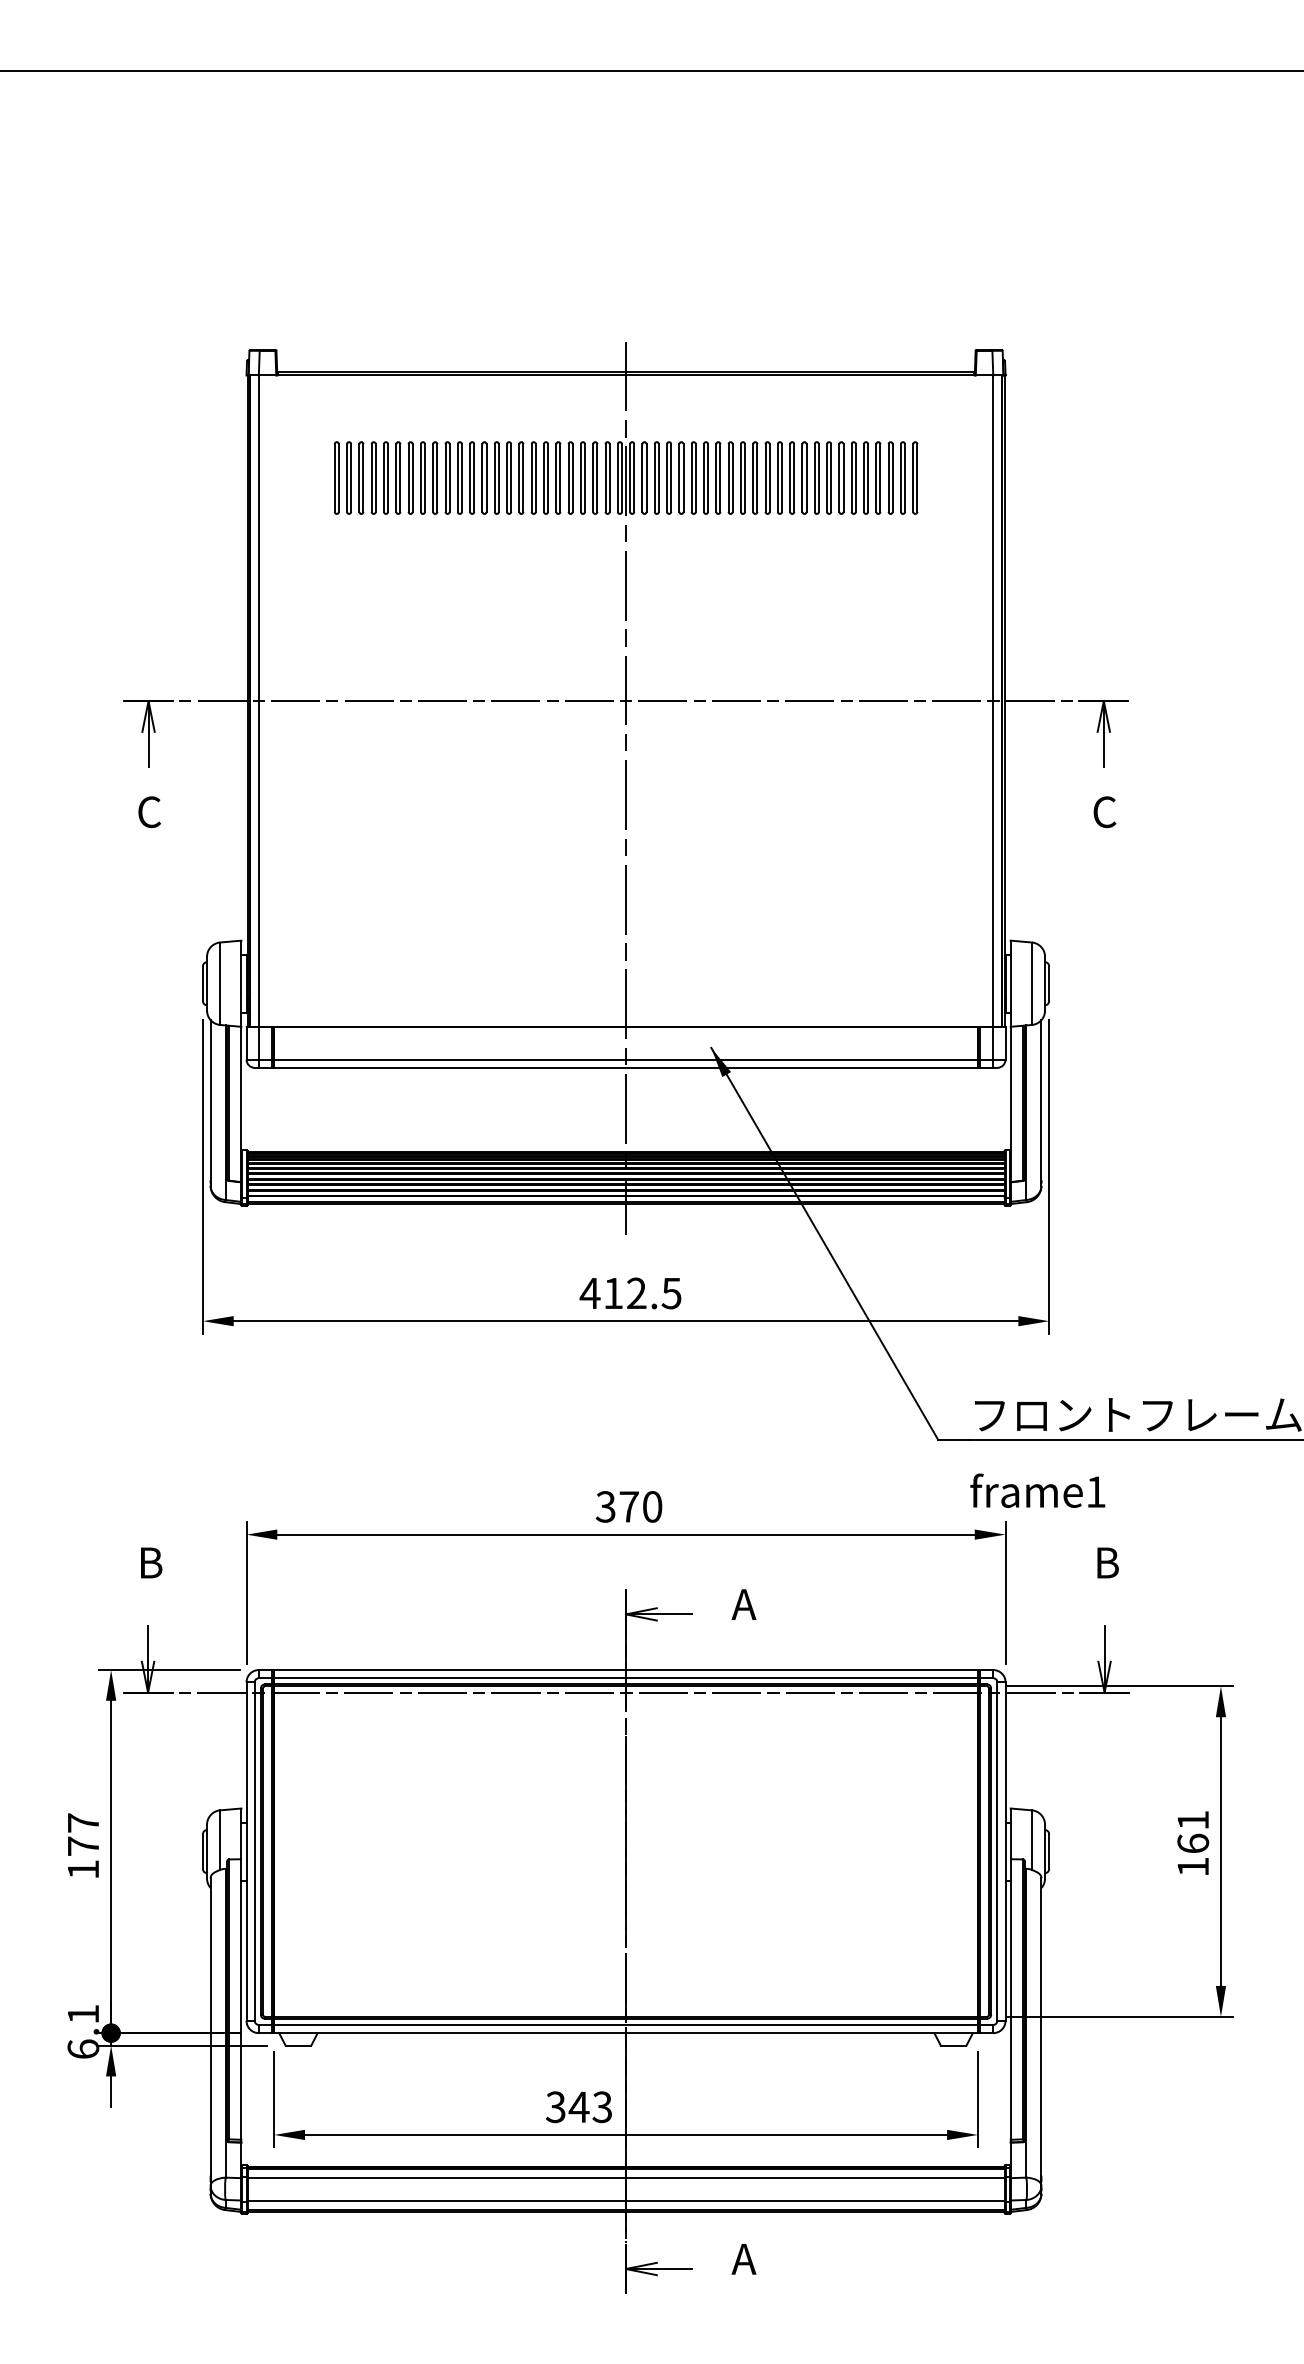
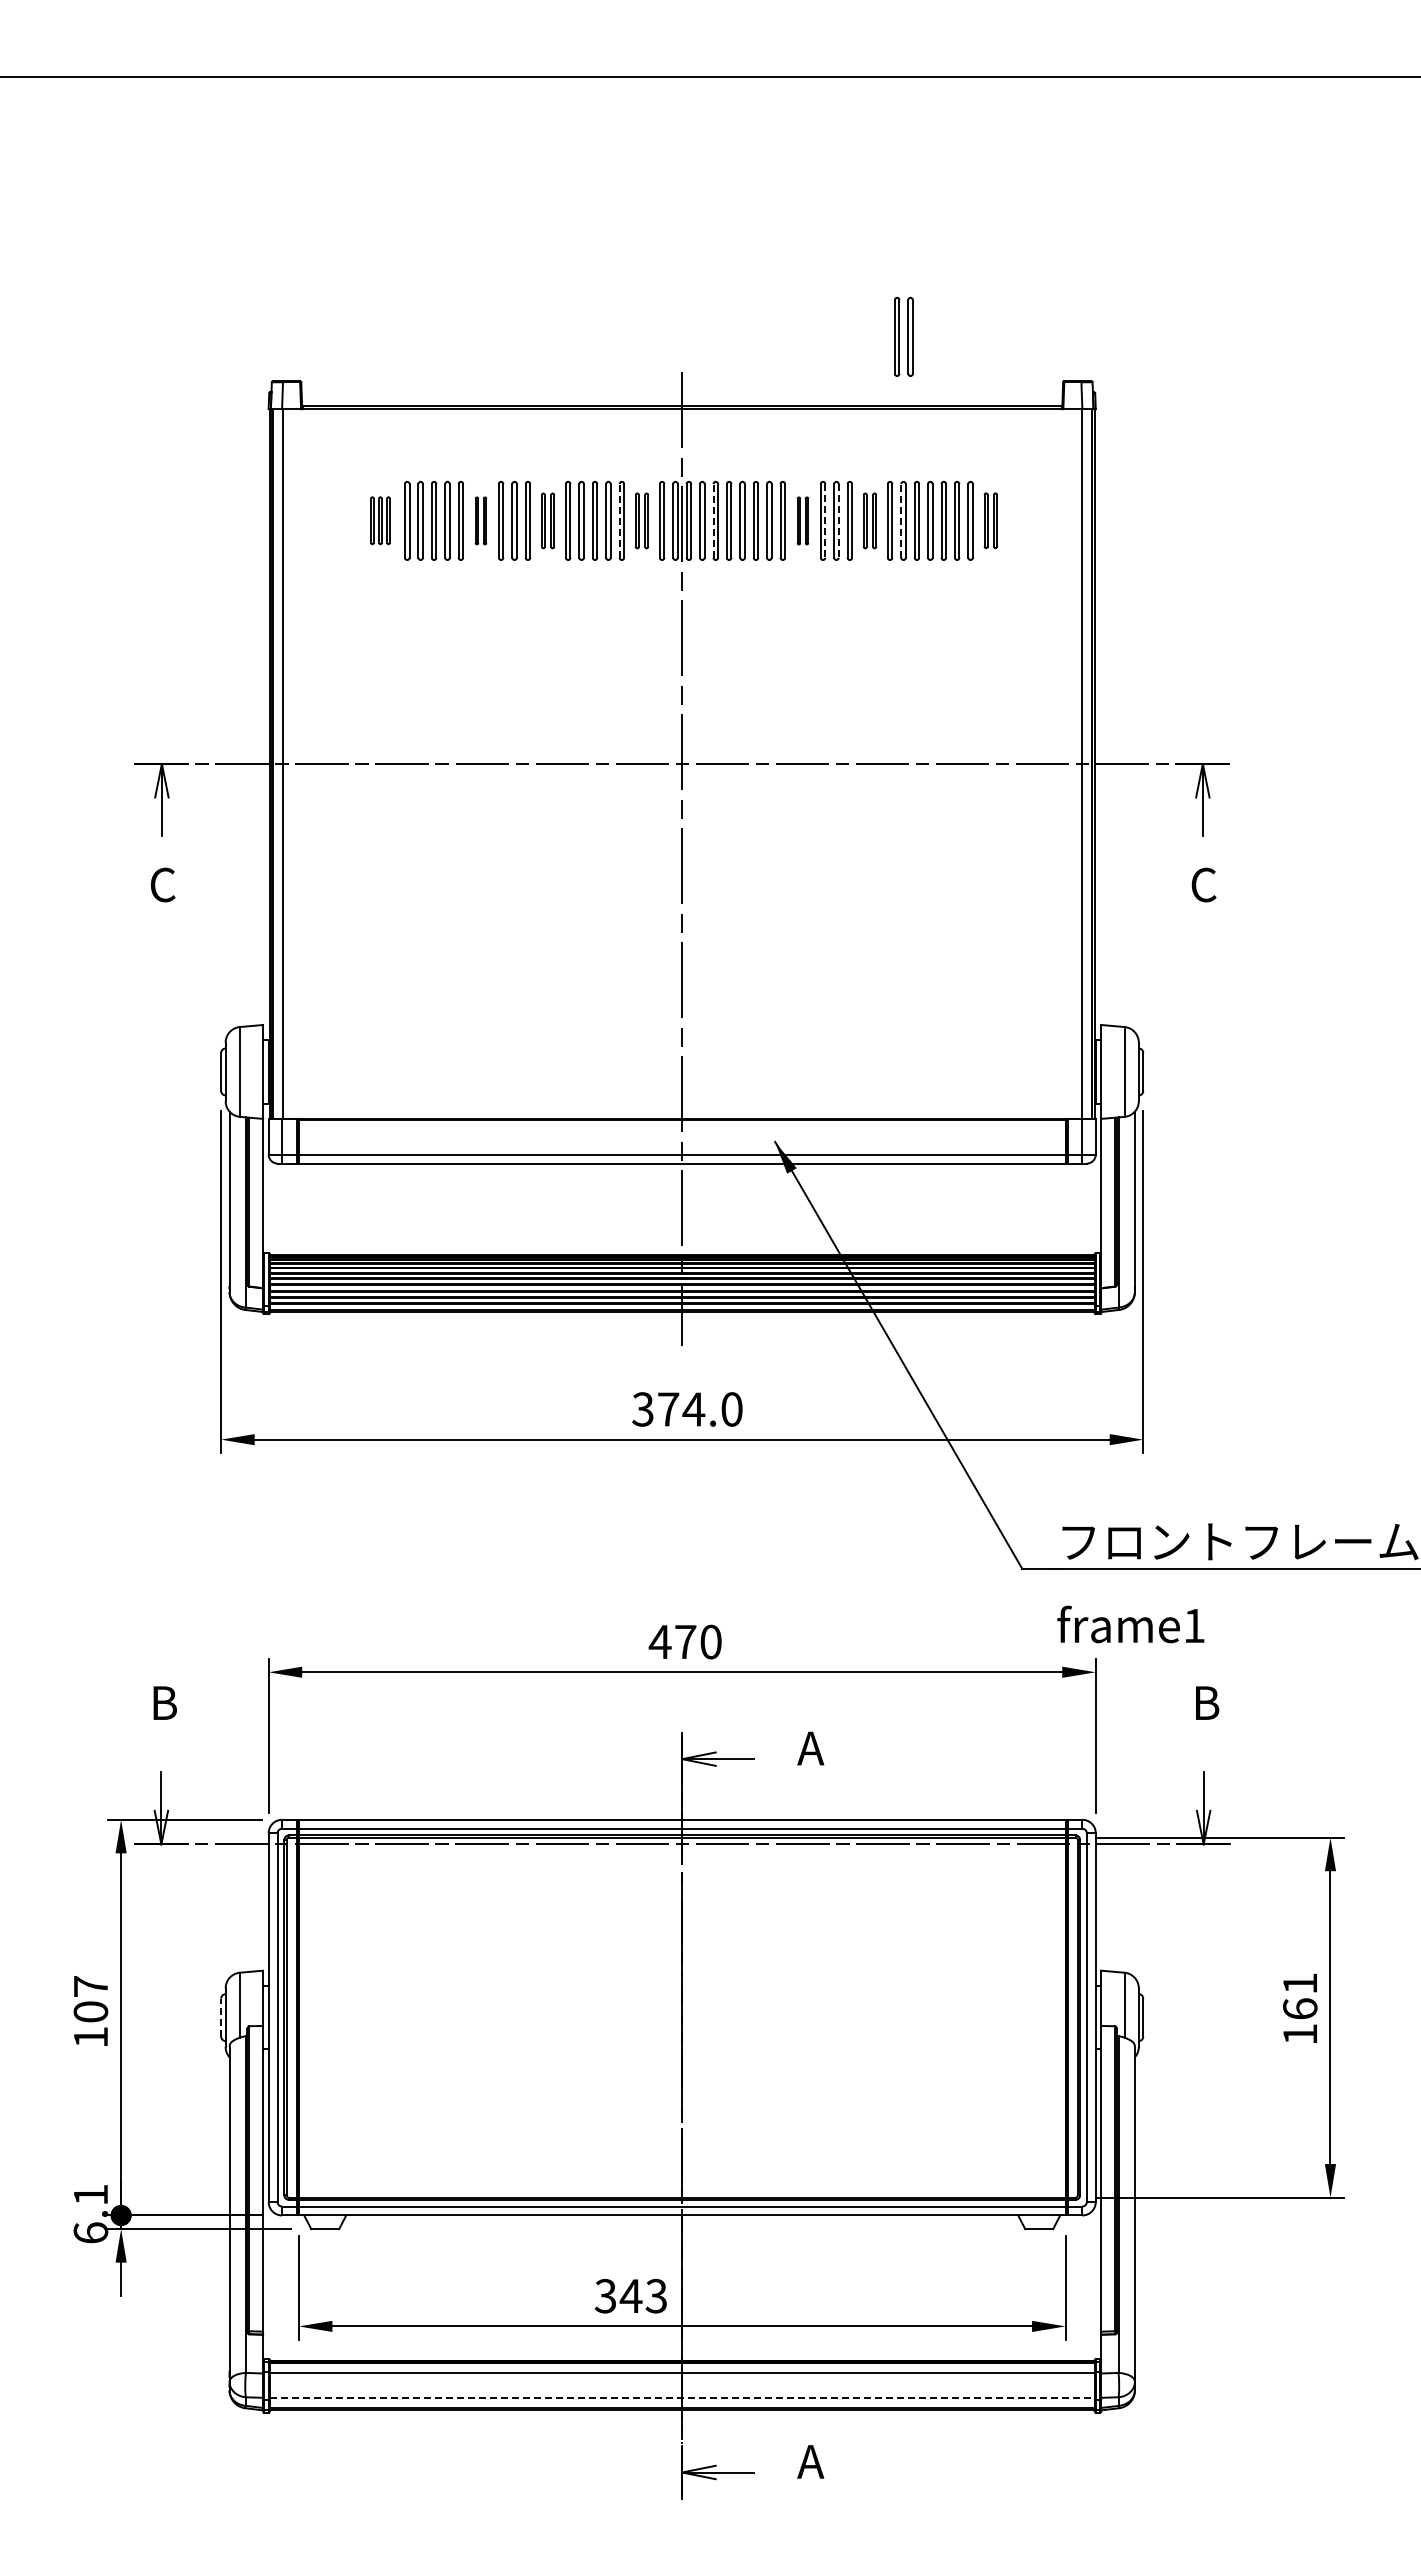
part: (829, 308) -> (903, 336), added
part: (349, 477) -> (380, 520), size x0.6
part: (440, 477) -> (480, 520), size x0.6
part: (502, 477) -> (547, 520), size x0.7
line: (568, 477) -> (619, 520), solid -> dashed
part: (588, 477) -> (641, 520), size x0.7
line: (654, 477) -> (713, 520), solid -> dashed
part: (736, 477) -> (802, 520), size x0.6
line: (757, 477) -> (825, 520), solid -> dashed
line: (769, 477) -> (838, 520), solid -> dashed
part: (797, 477) -> (869, 520), size x0.7
line: (827, 477) -> (901, 520), solid -> dashed
part: (908, 477) -> (990, 520), size x0.7
text: (629, 1293) -> (686, 1409), 412.5 -> 374.0
text: (605, 1506) -> (659, 1641), 370 -> 470
text: (83, 1845) -> (90, 2011), 177 -> 107
line: (203, 1851) -> (221, 2017), solid -> dashed
line: (626, 2200) -> (682, 2397), solid -> dashed

